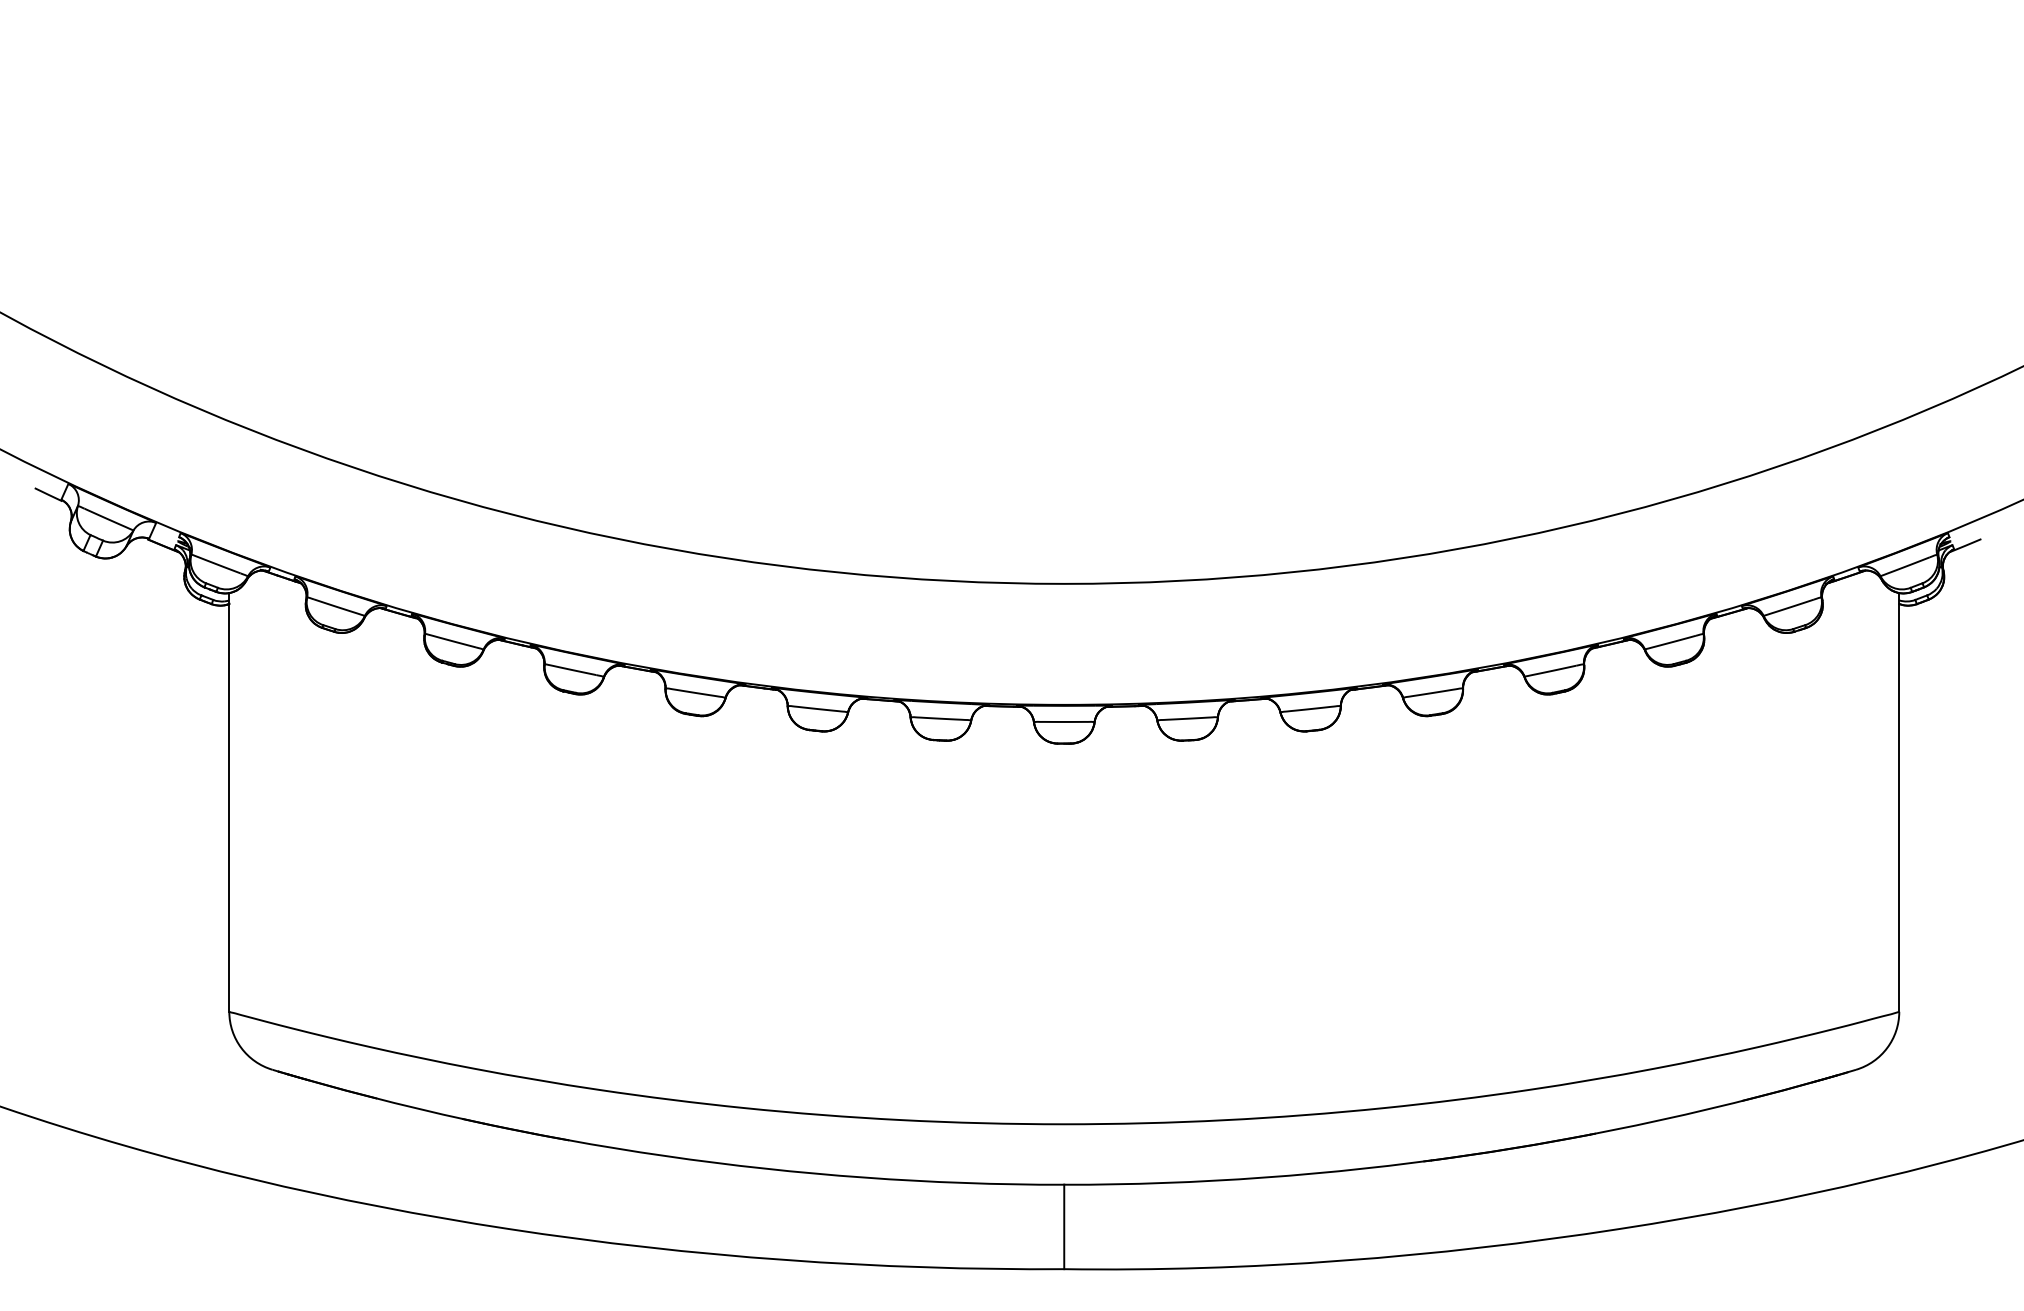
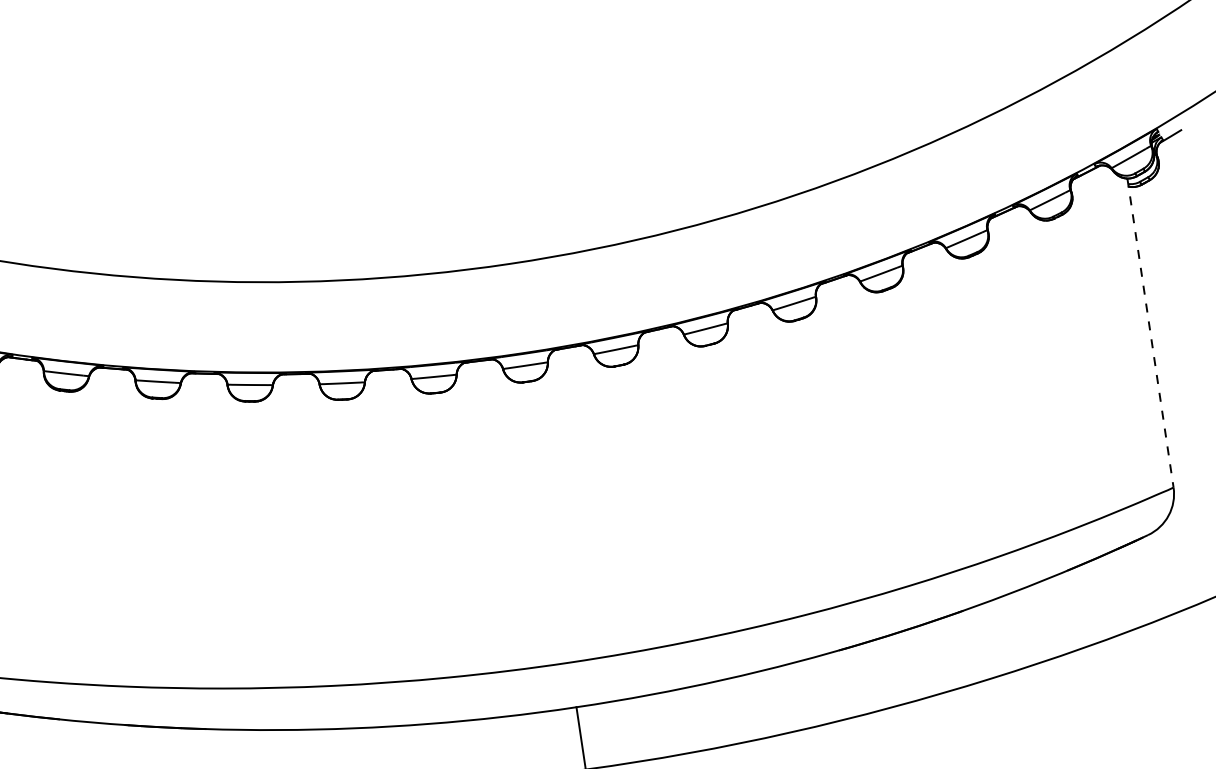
line: (1899, 802) -> (1150, 333), solid -> dashed

